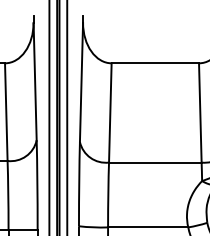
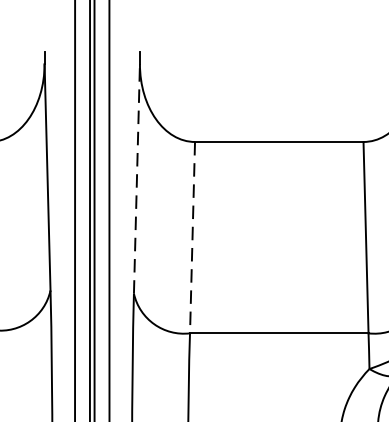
line: (81, 82) -> (136, 178), solid -> dashed
line: (110, 112) -> (192, 236), solid -> dashed

